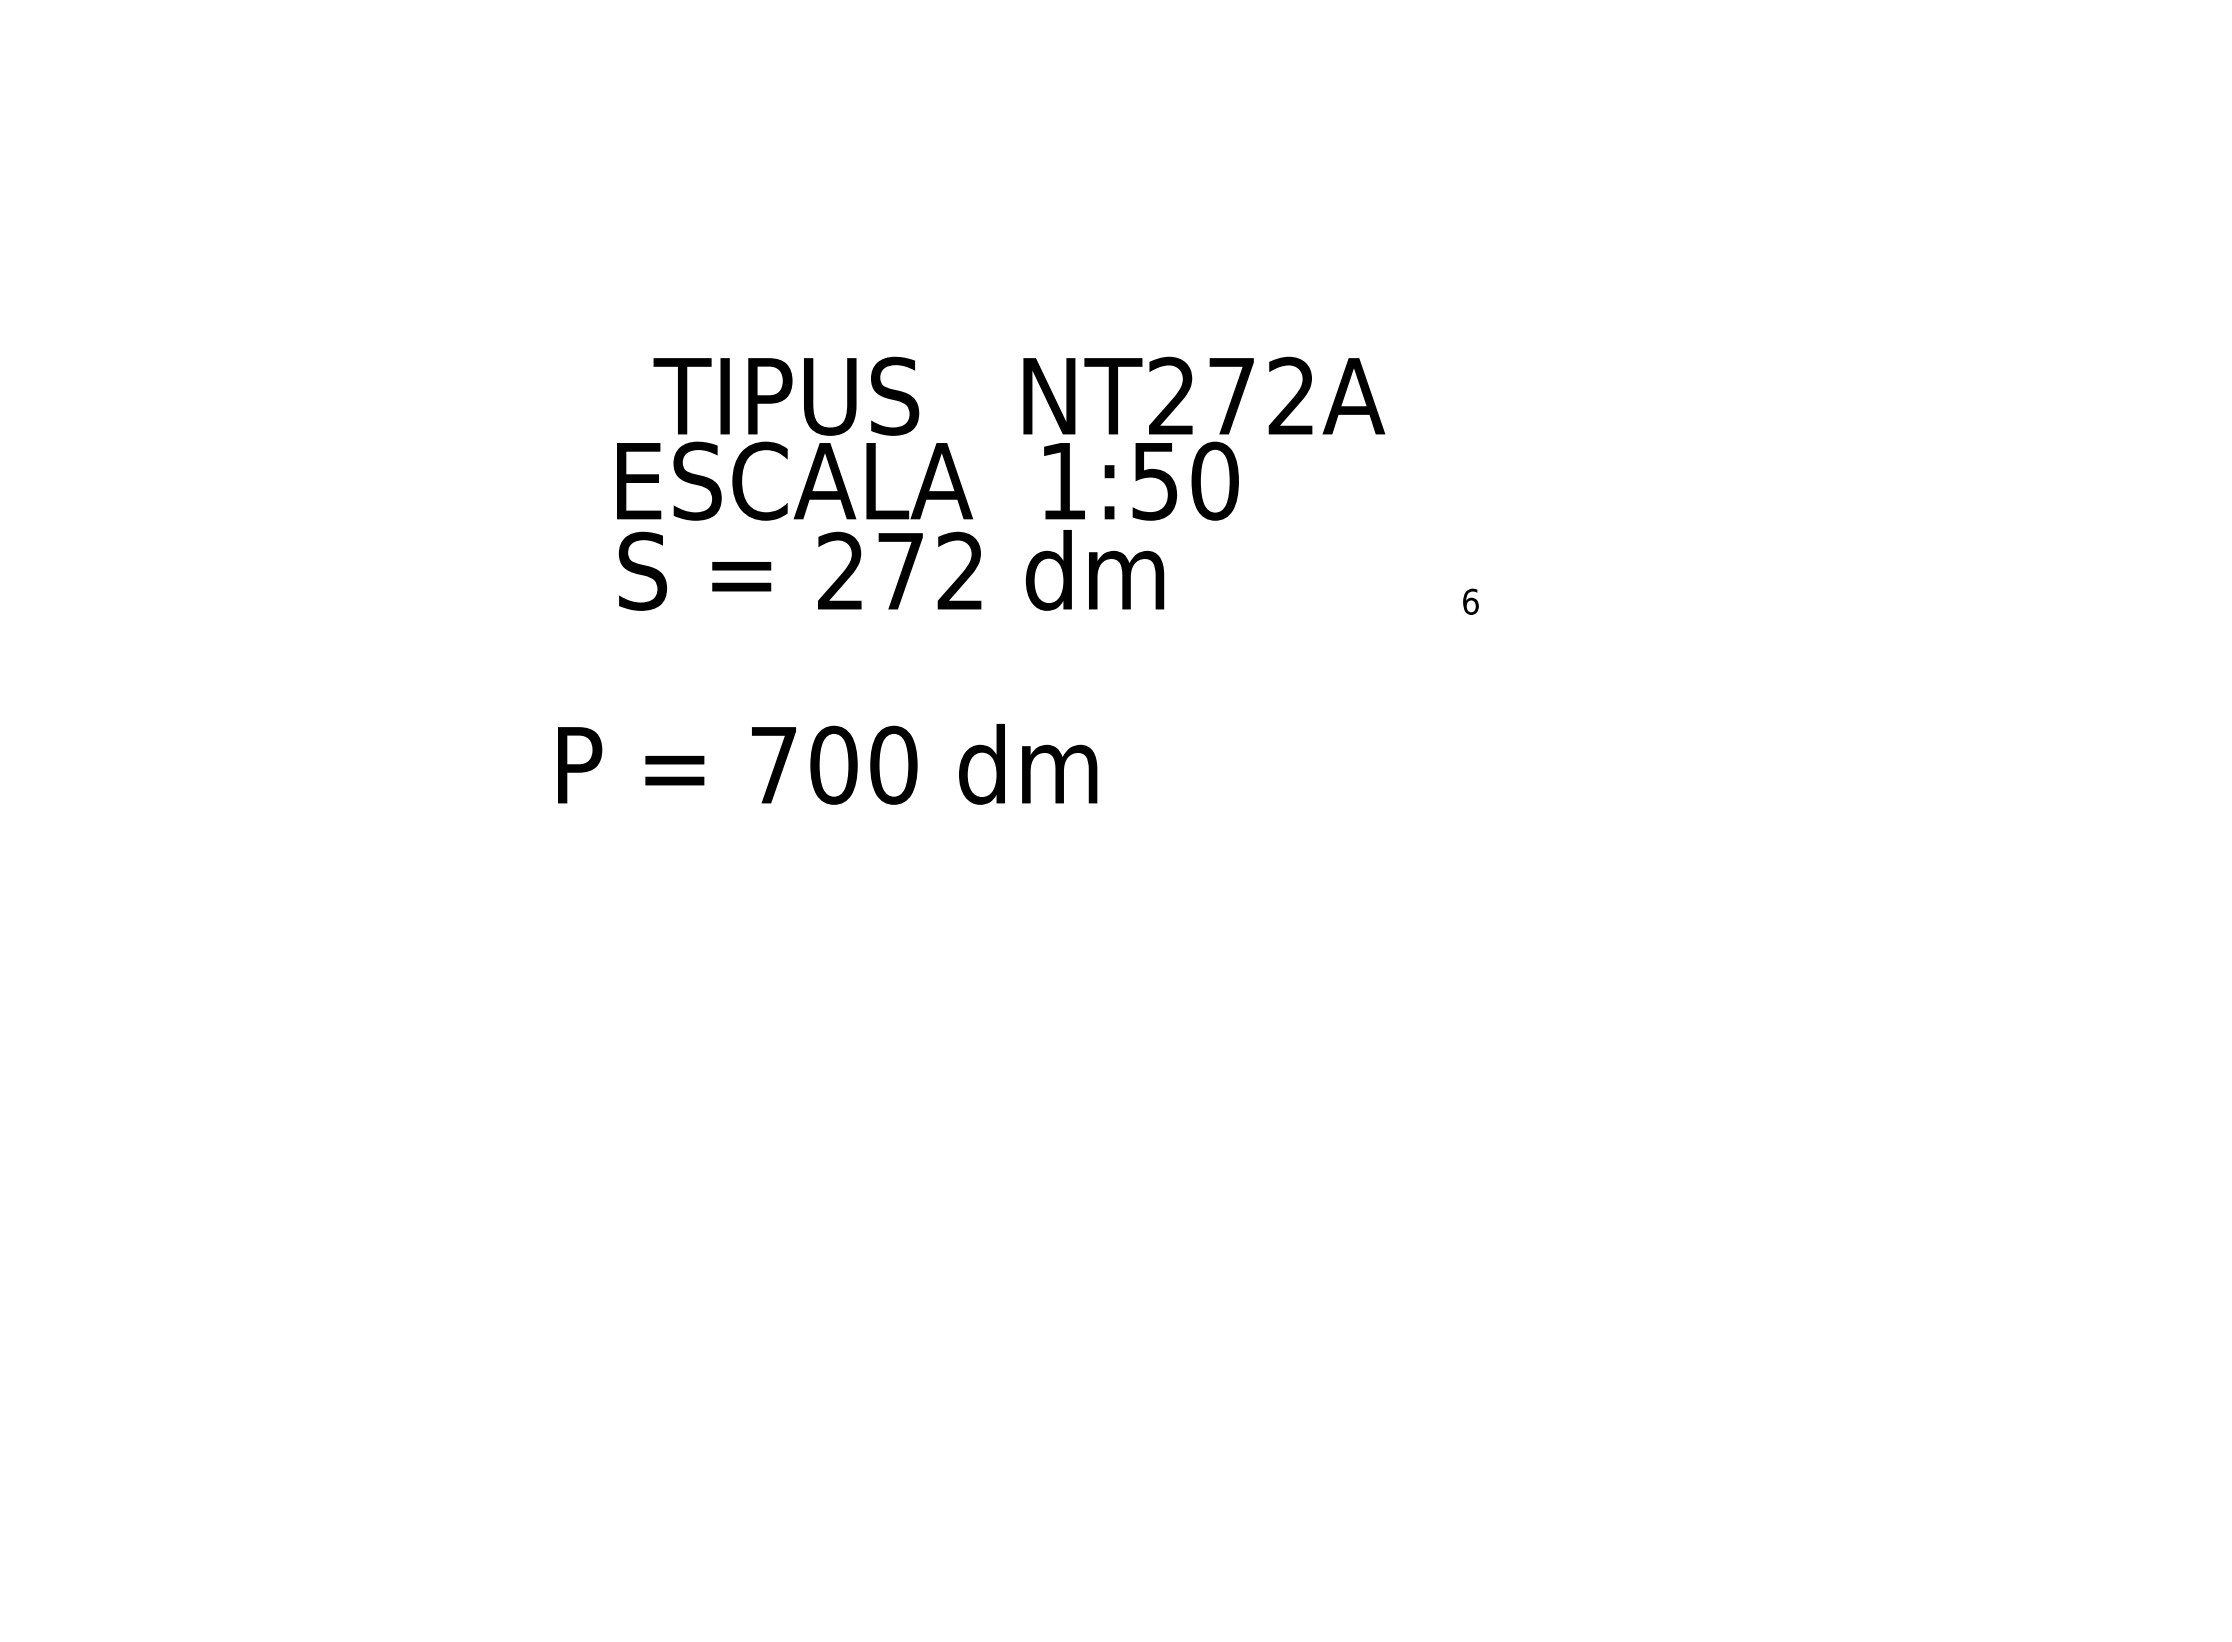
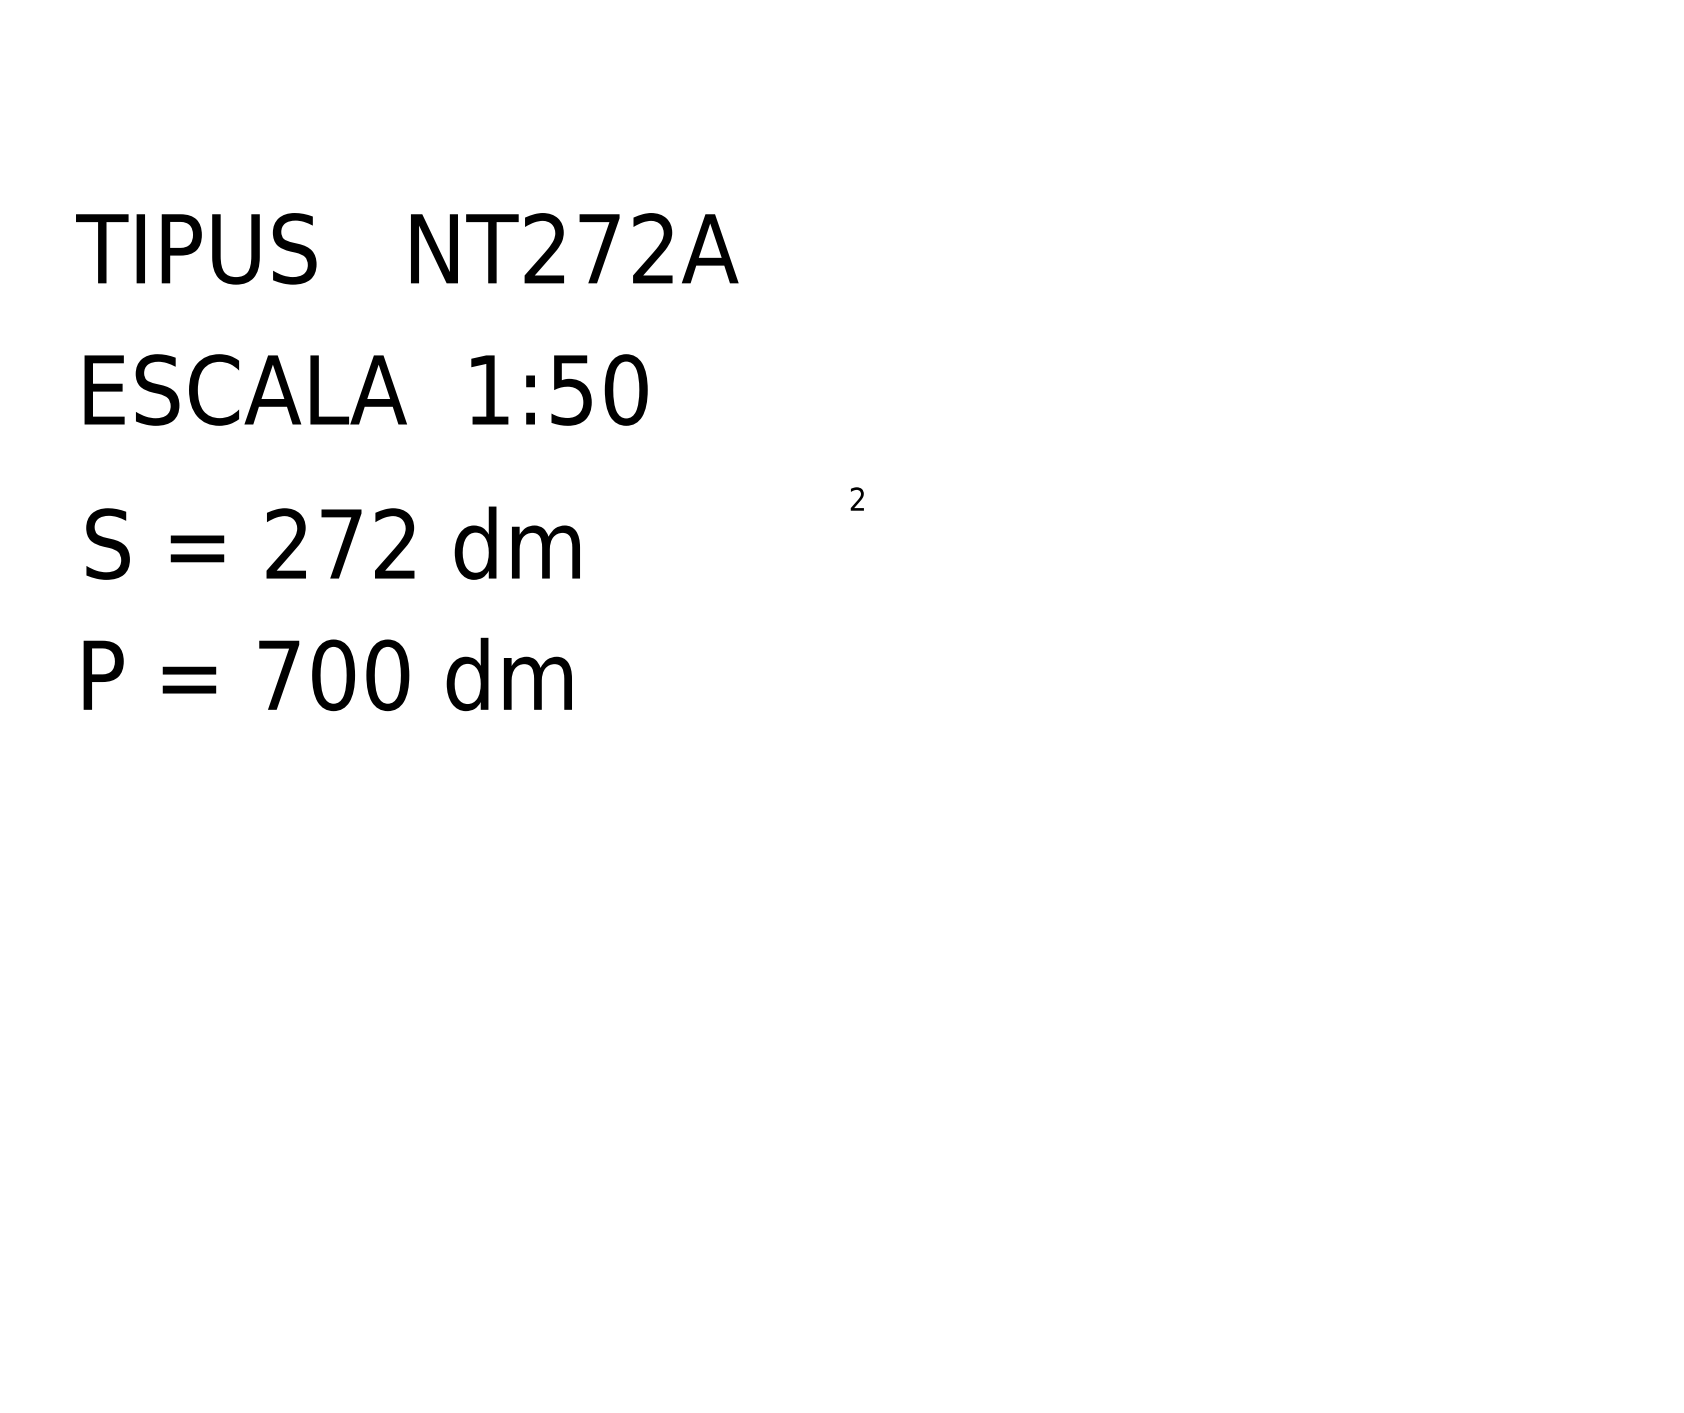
text: (1019, 395) -> (407, 248), moved
text: (891, 570) -> (333, 543), moved
text: (1470, 601) -> (857, 498), 6 -> 2
text: (827, 764) -> (327, 674), moved

